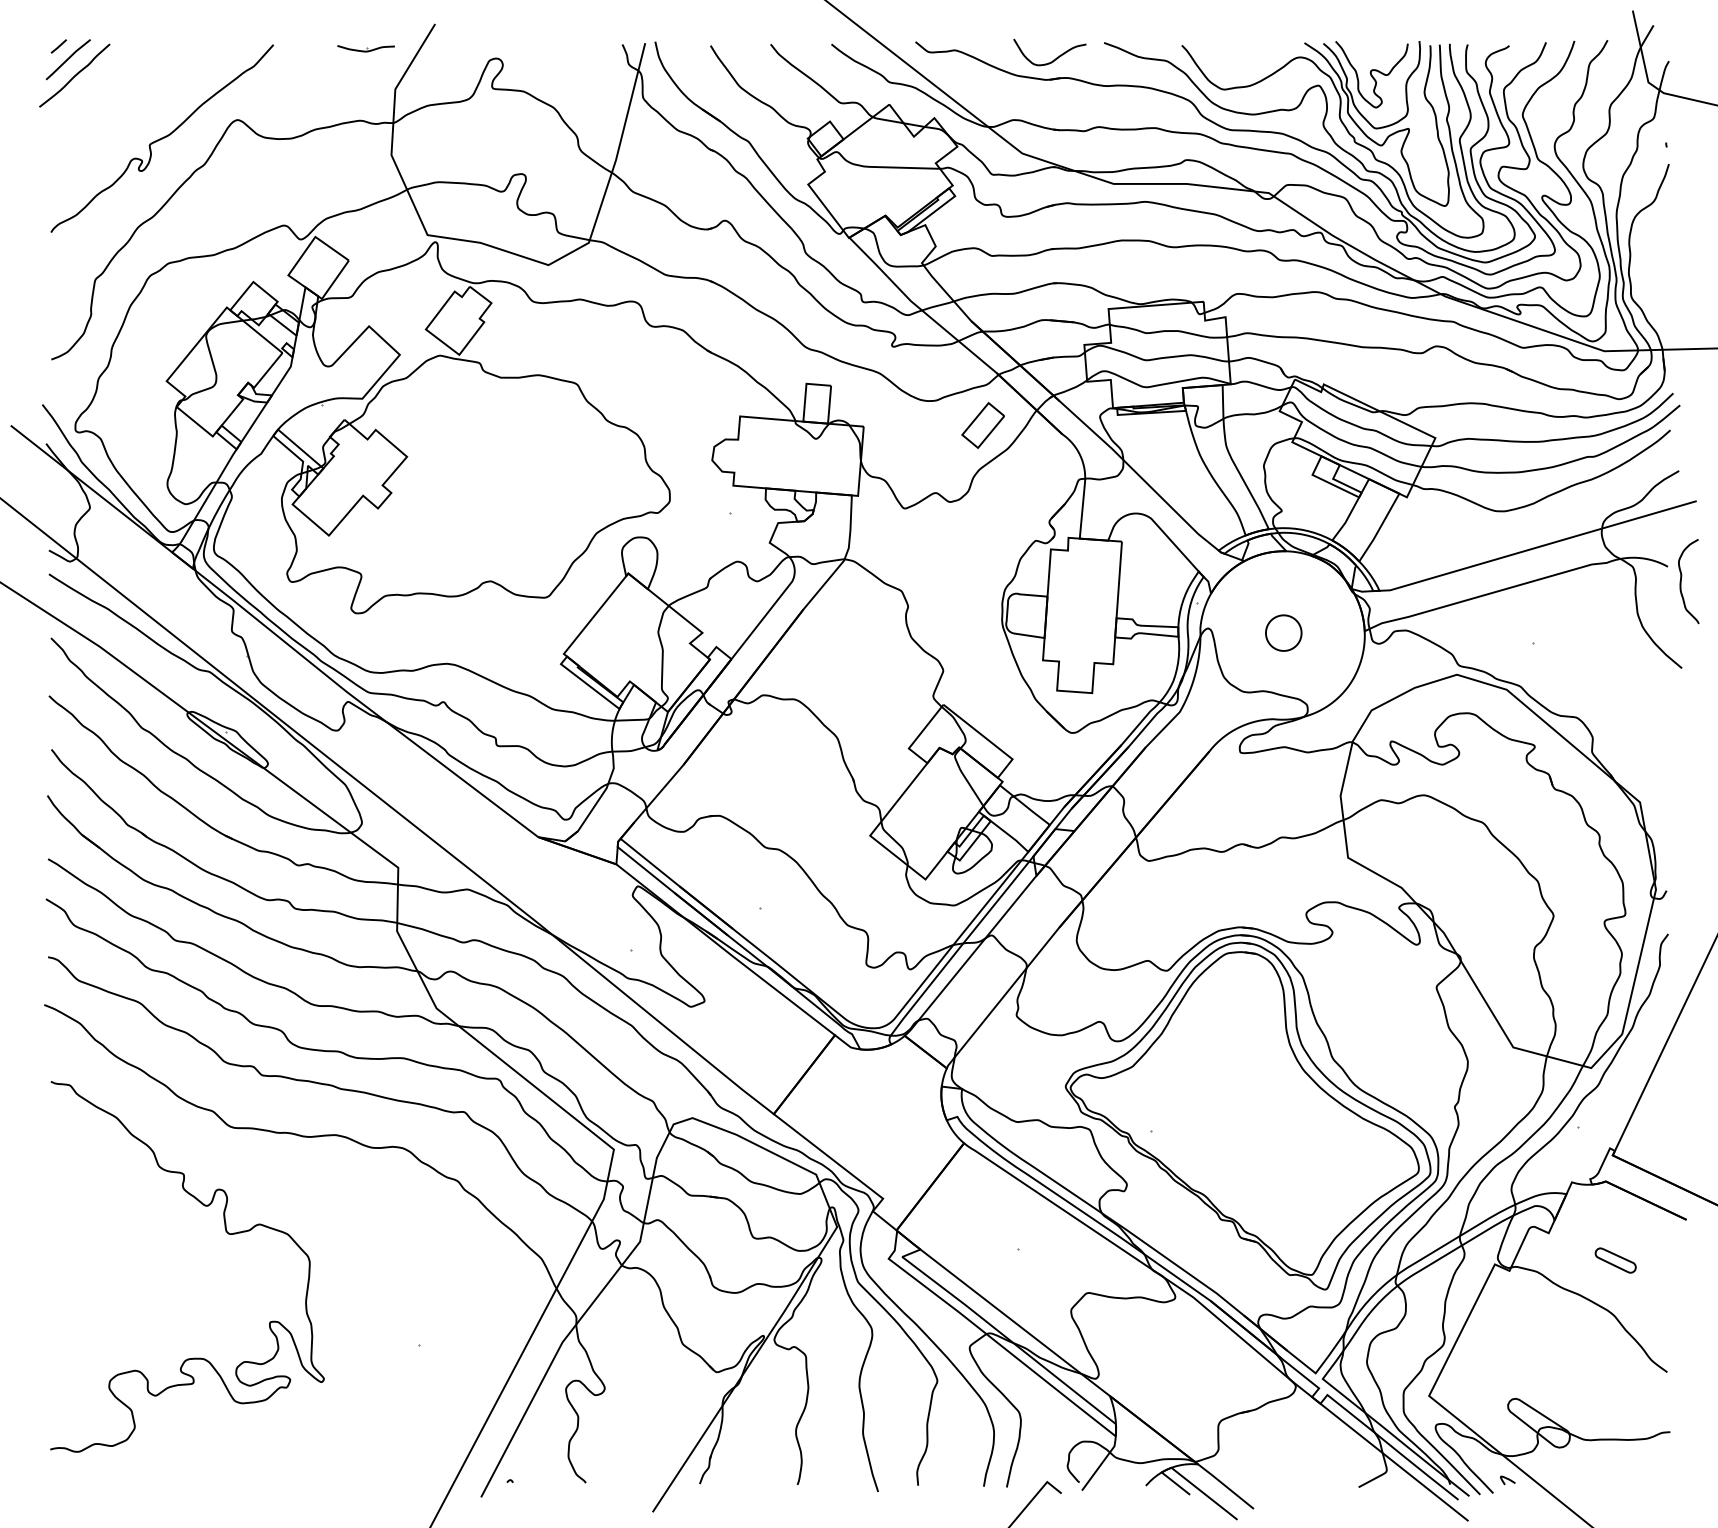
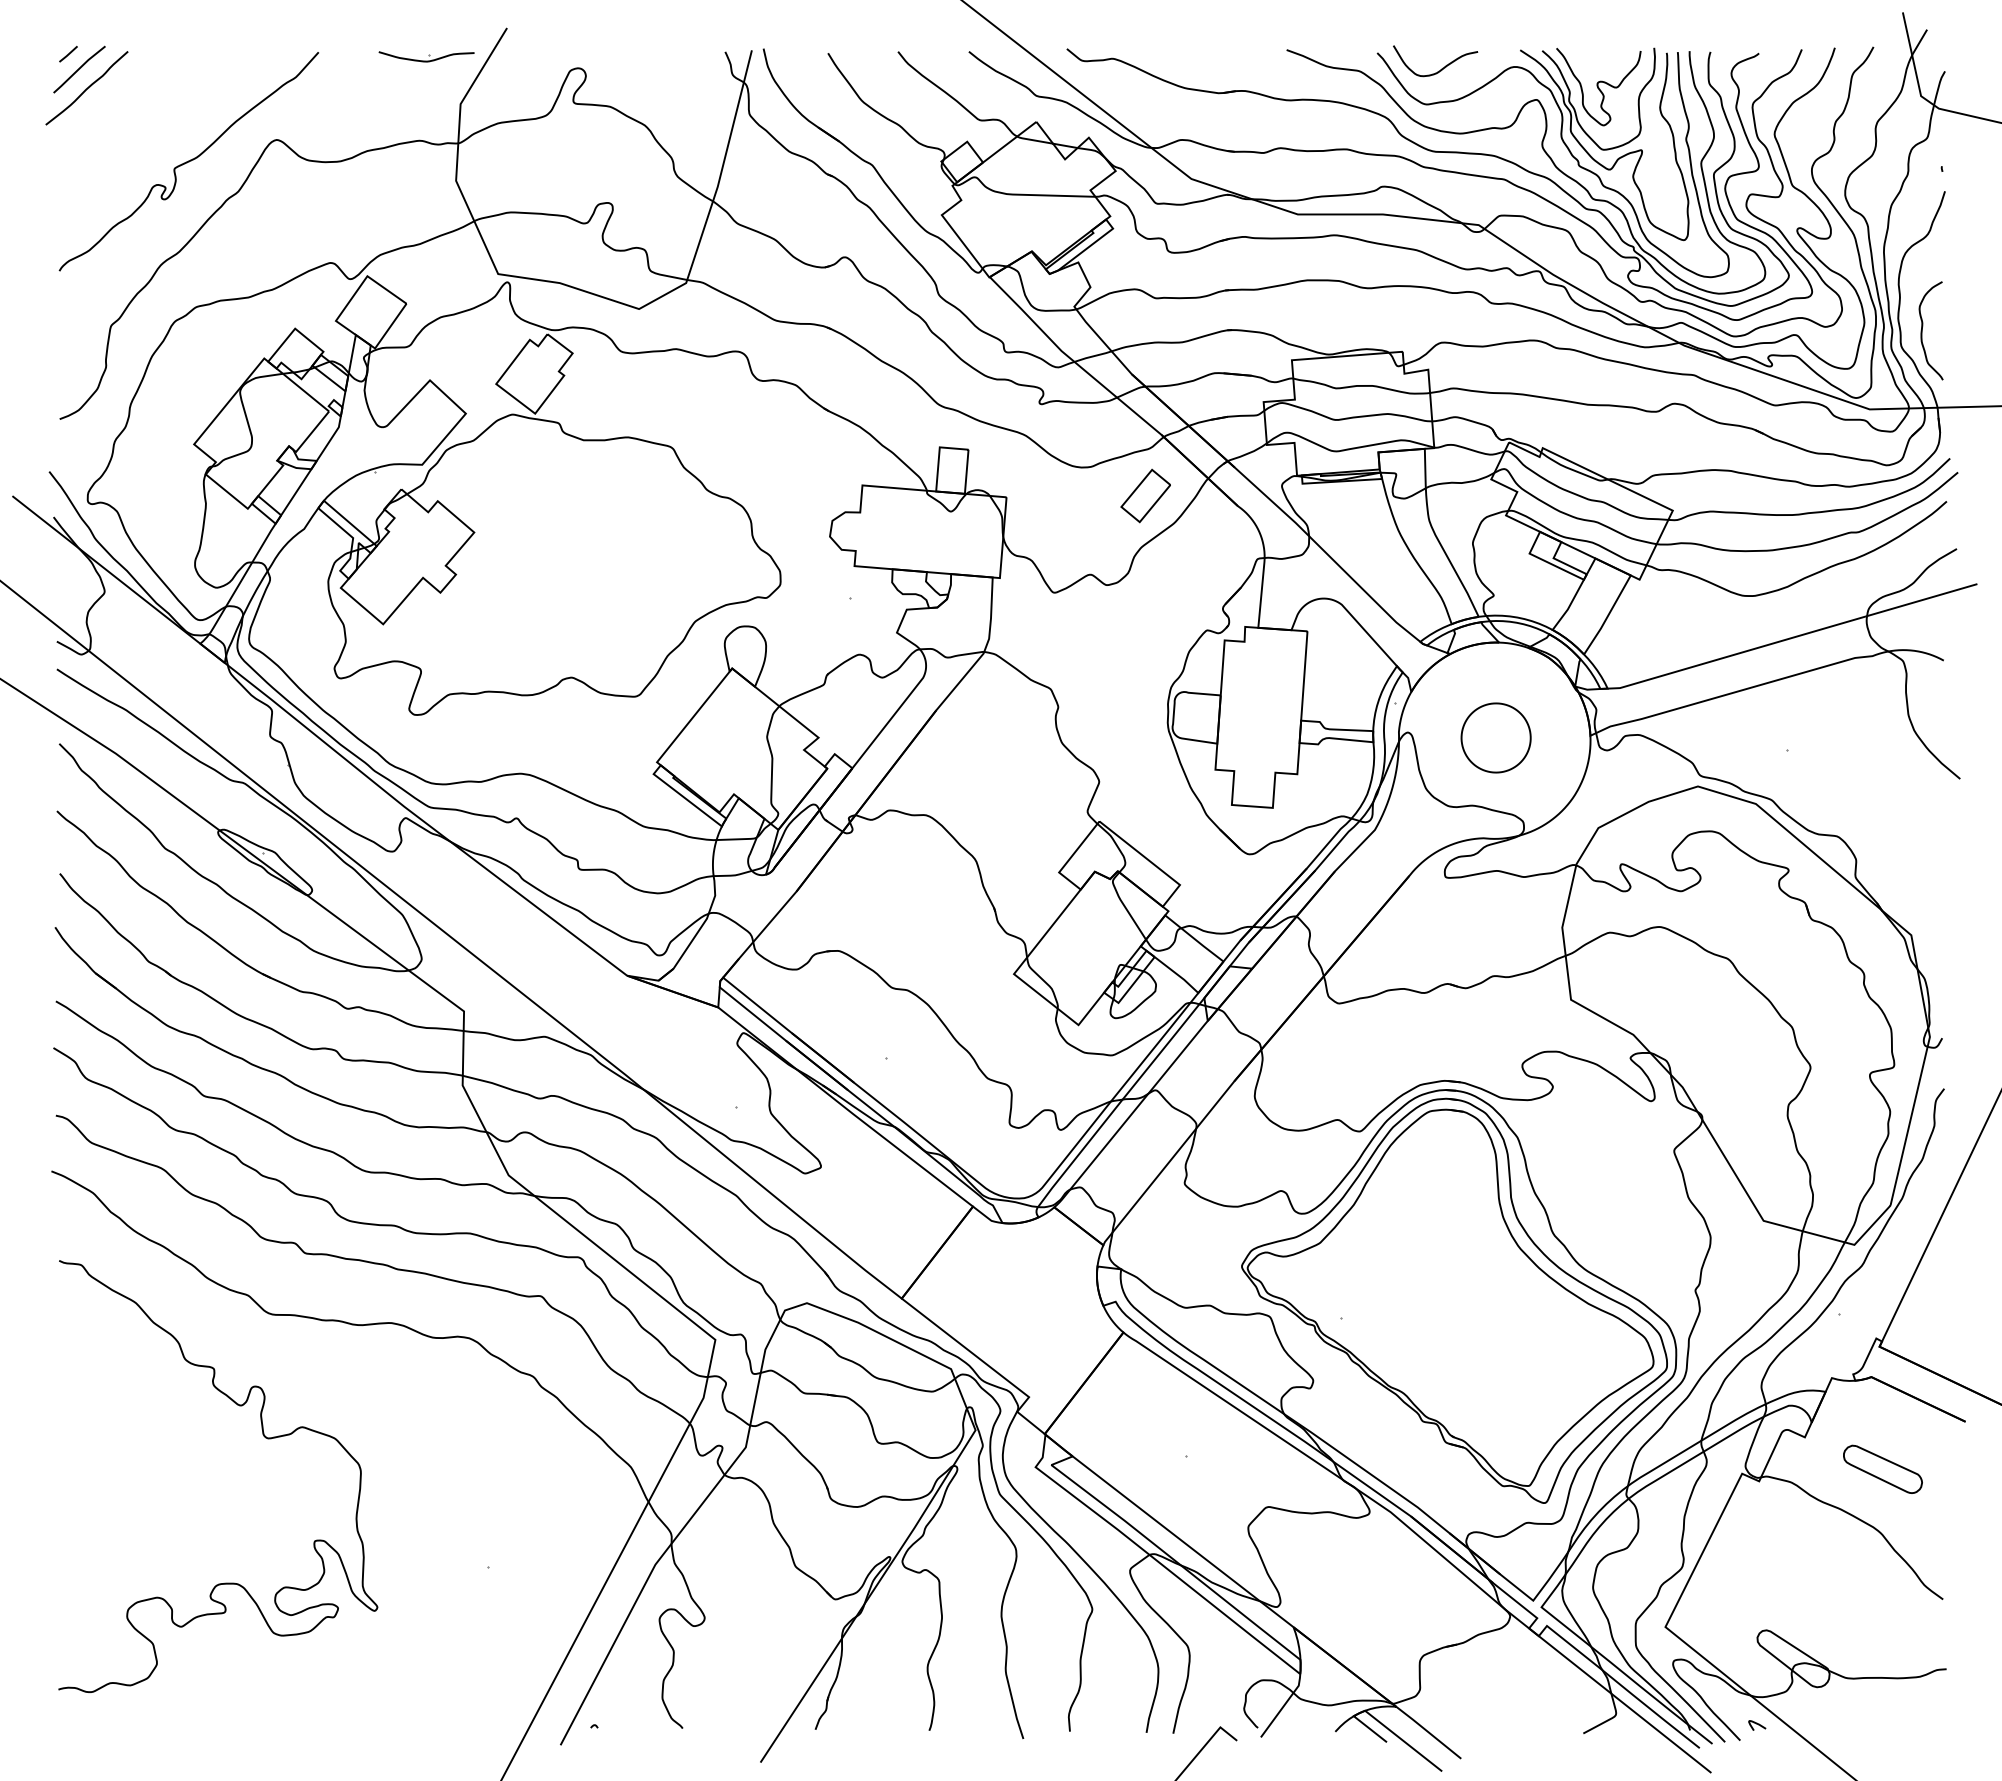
part: (366, 48) -> (426, 56), size x1.43
curve: (1055, 58) -> (1441, 68), moved
curve: (1681, 581) -> (1922, 330), moved
part: (1283, 632) -> (1495, 737), size x1.67
part: (1615, 1259) -> (1882, 1468), size x1.67

